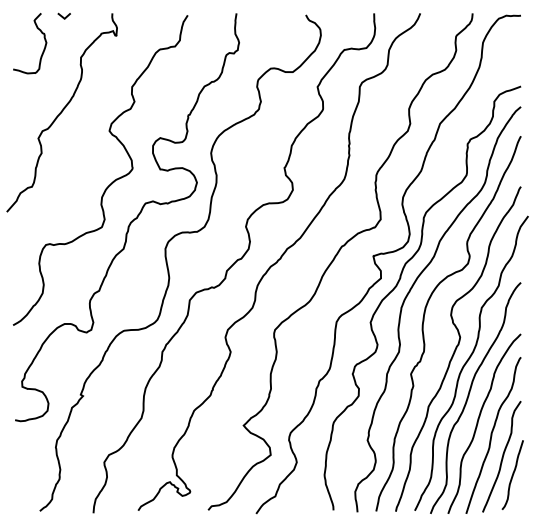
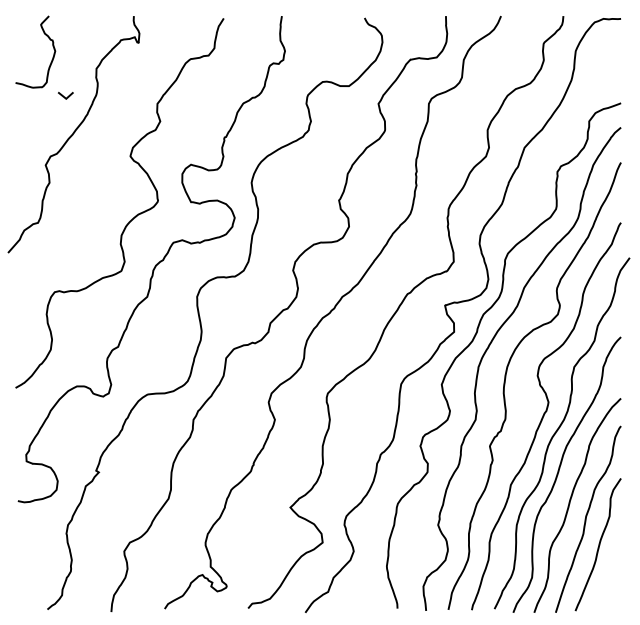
line: (62, 15) -> (63, 94), moved
curve: (512, 474) -> (610, 565), removed

